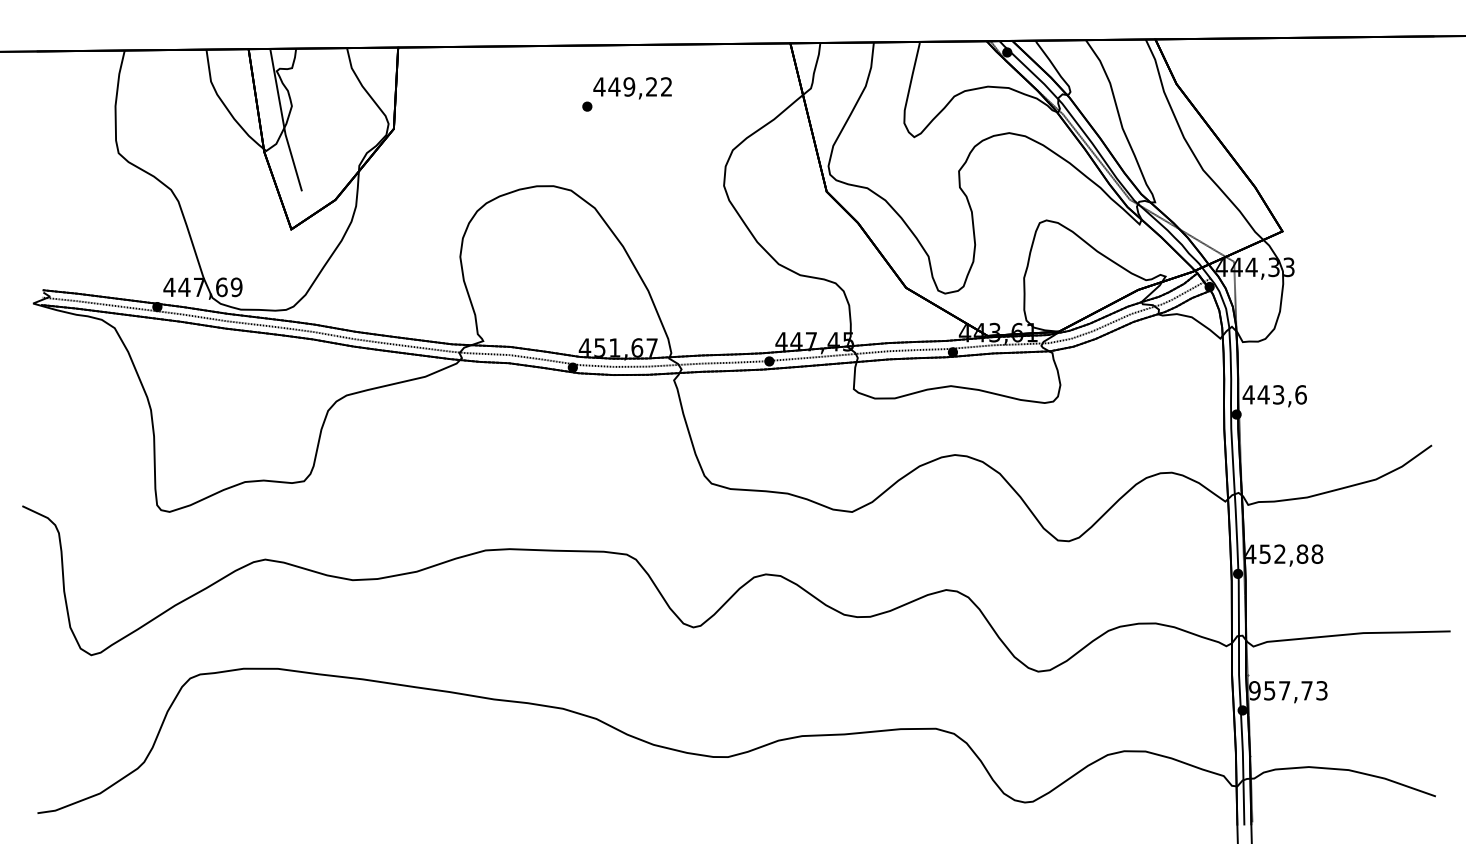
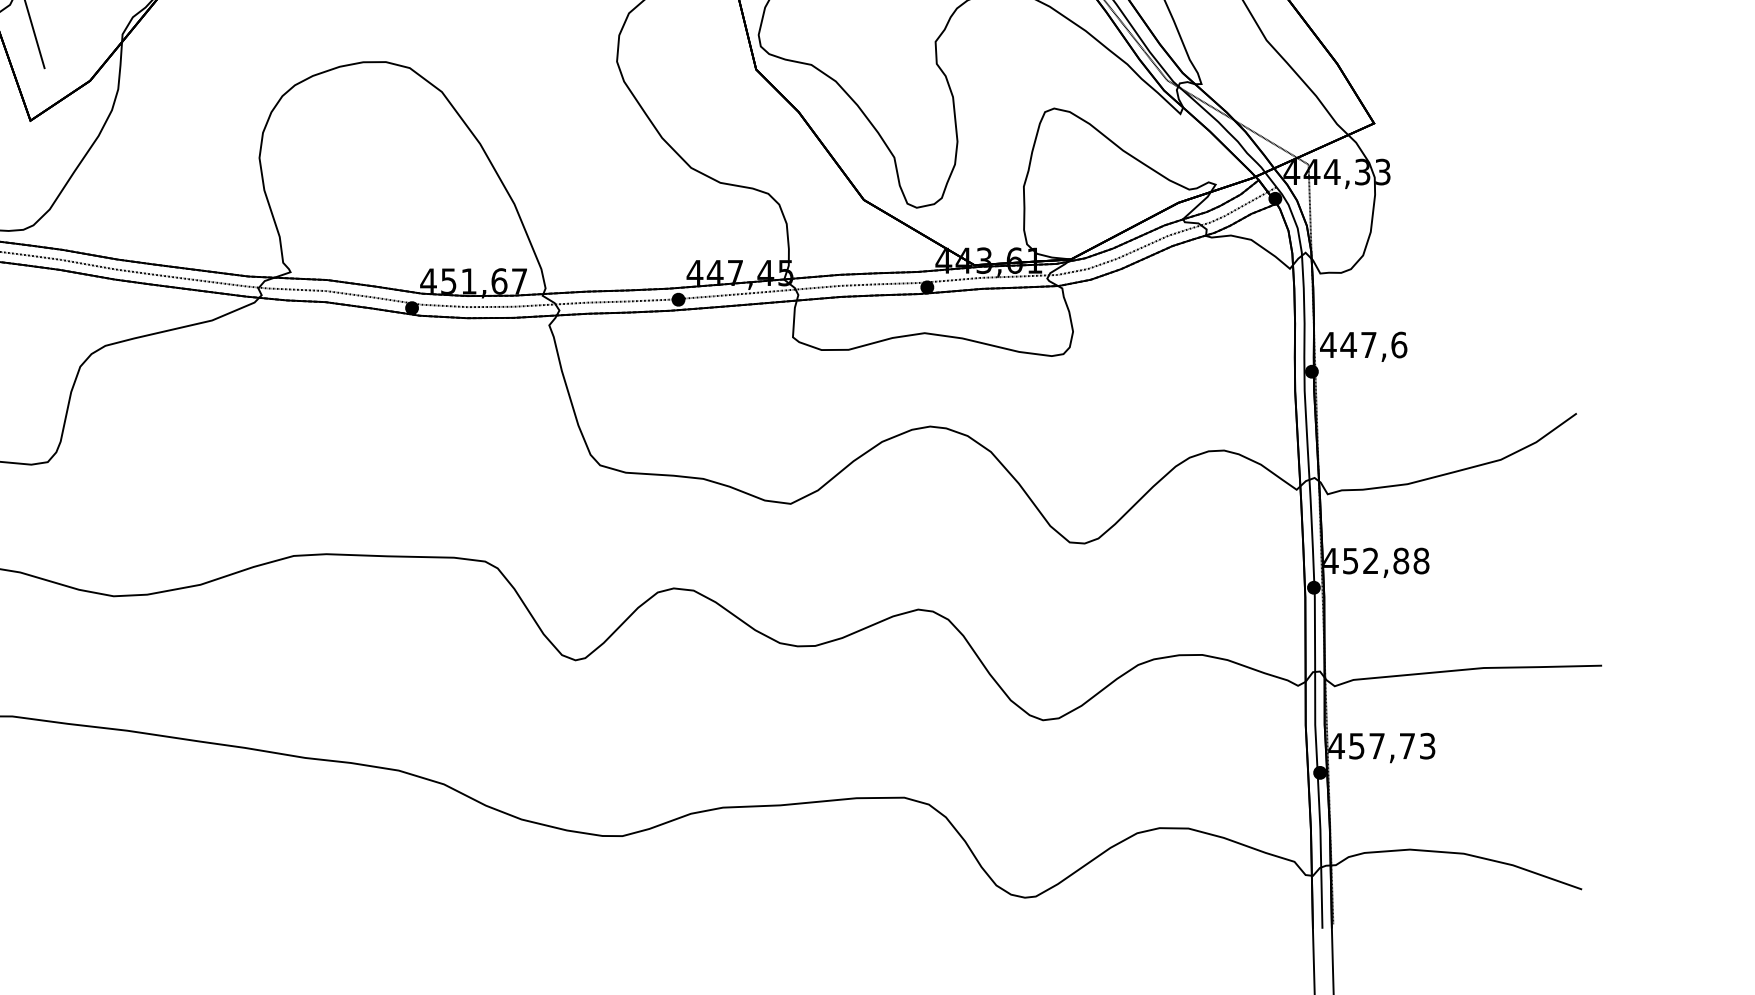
text: (1278, 394) -> (1368, 344), 443,6 -> 447,6
text: (1254, 690) -> (1336, 745), 957,73 -> 457,73

